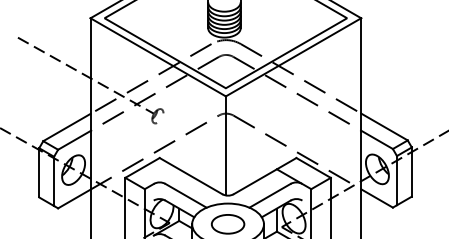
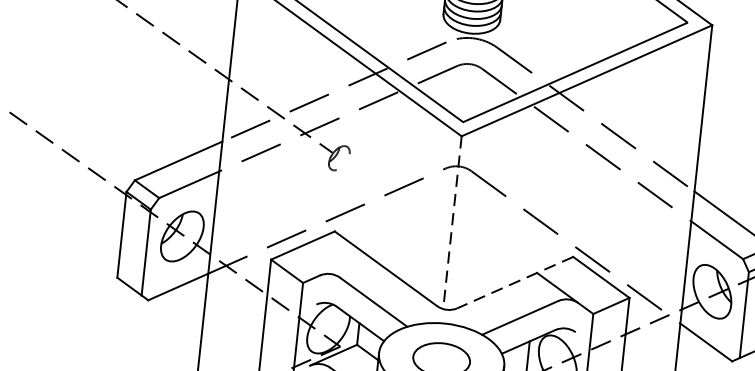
line: (225, 145) -> (451, 221), solid -> dashed
line: (264, 176) -> (514, 283), solid -> dashed

